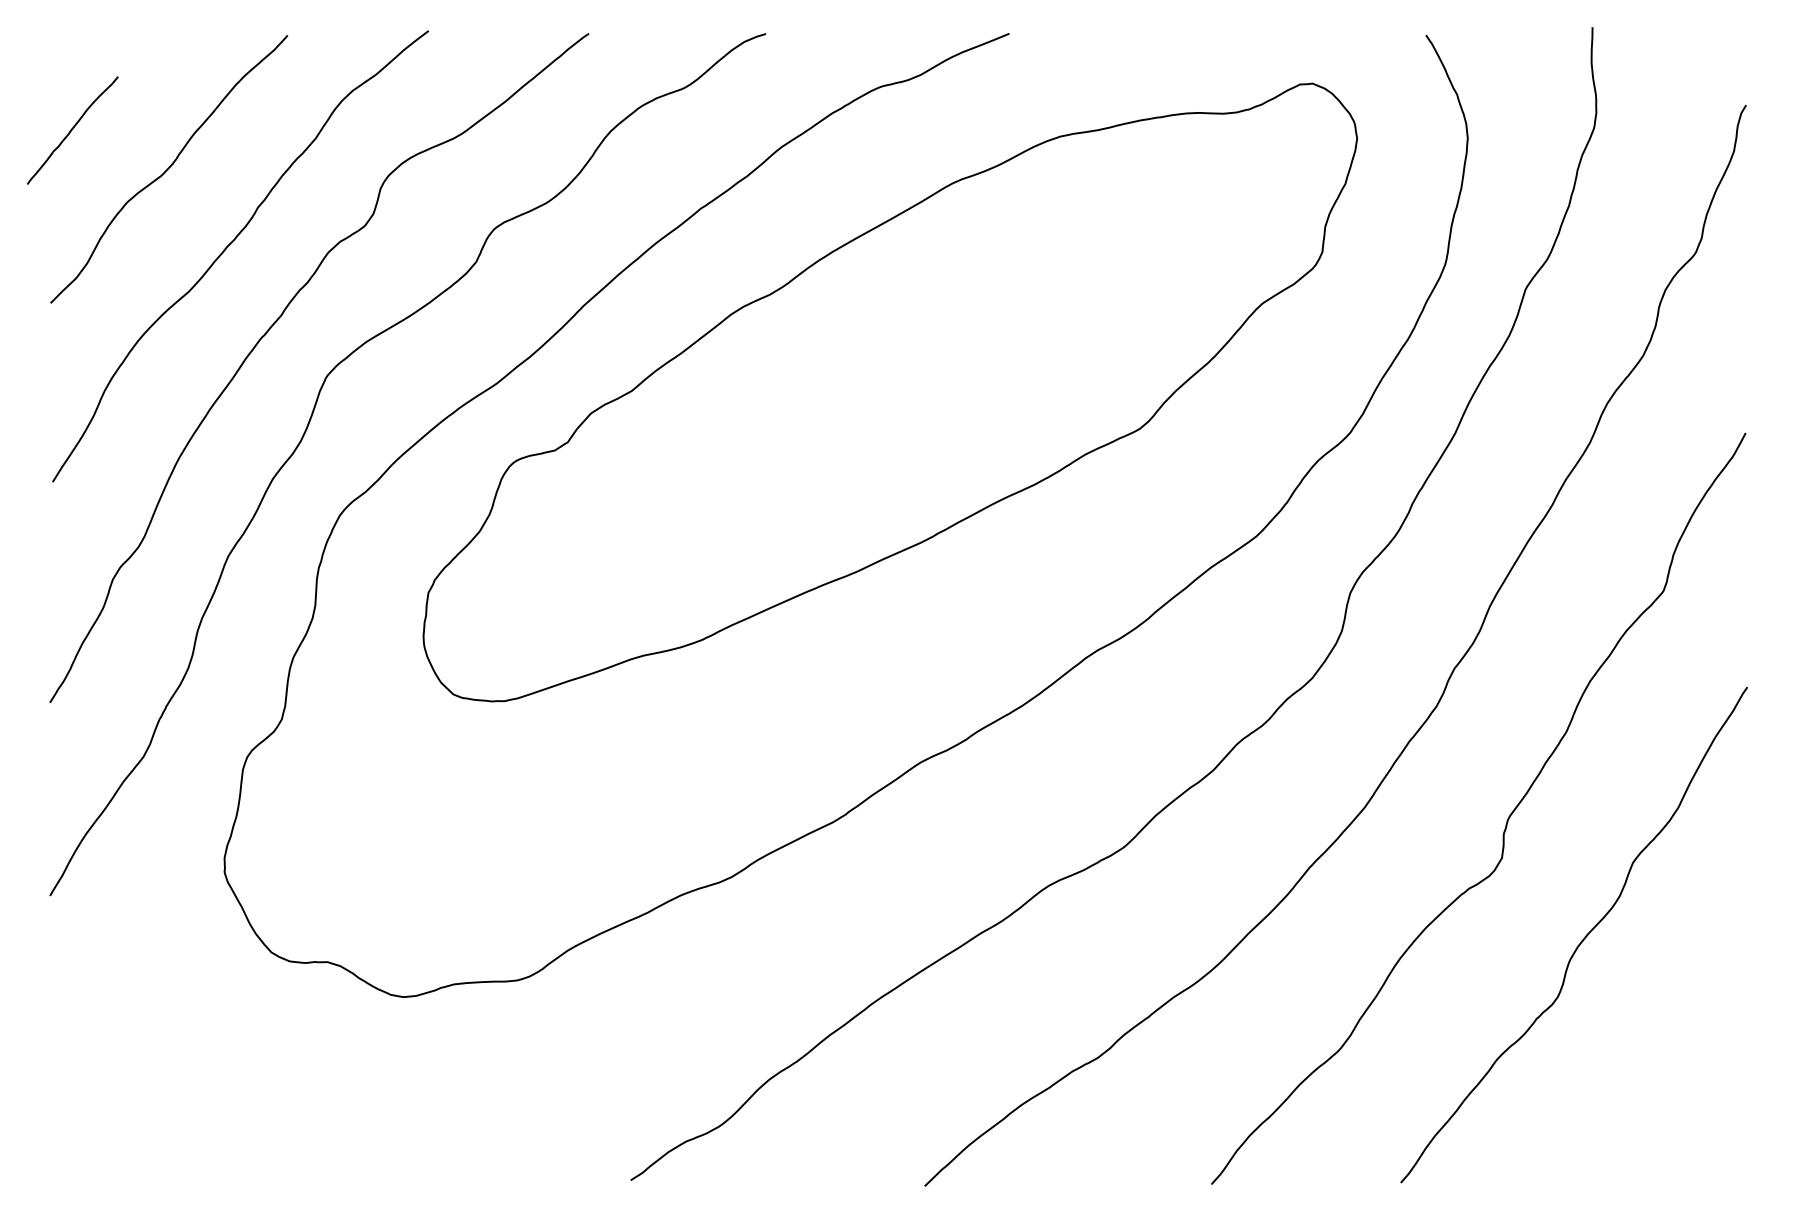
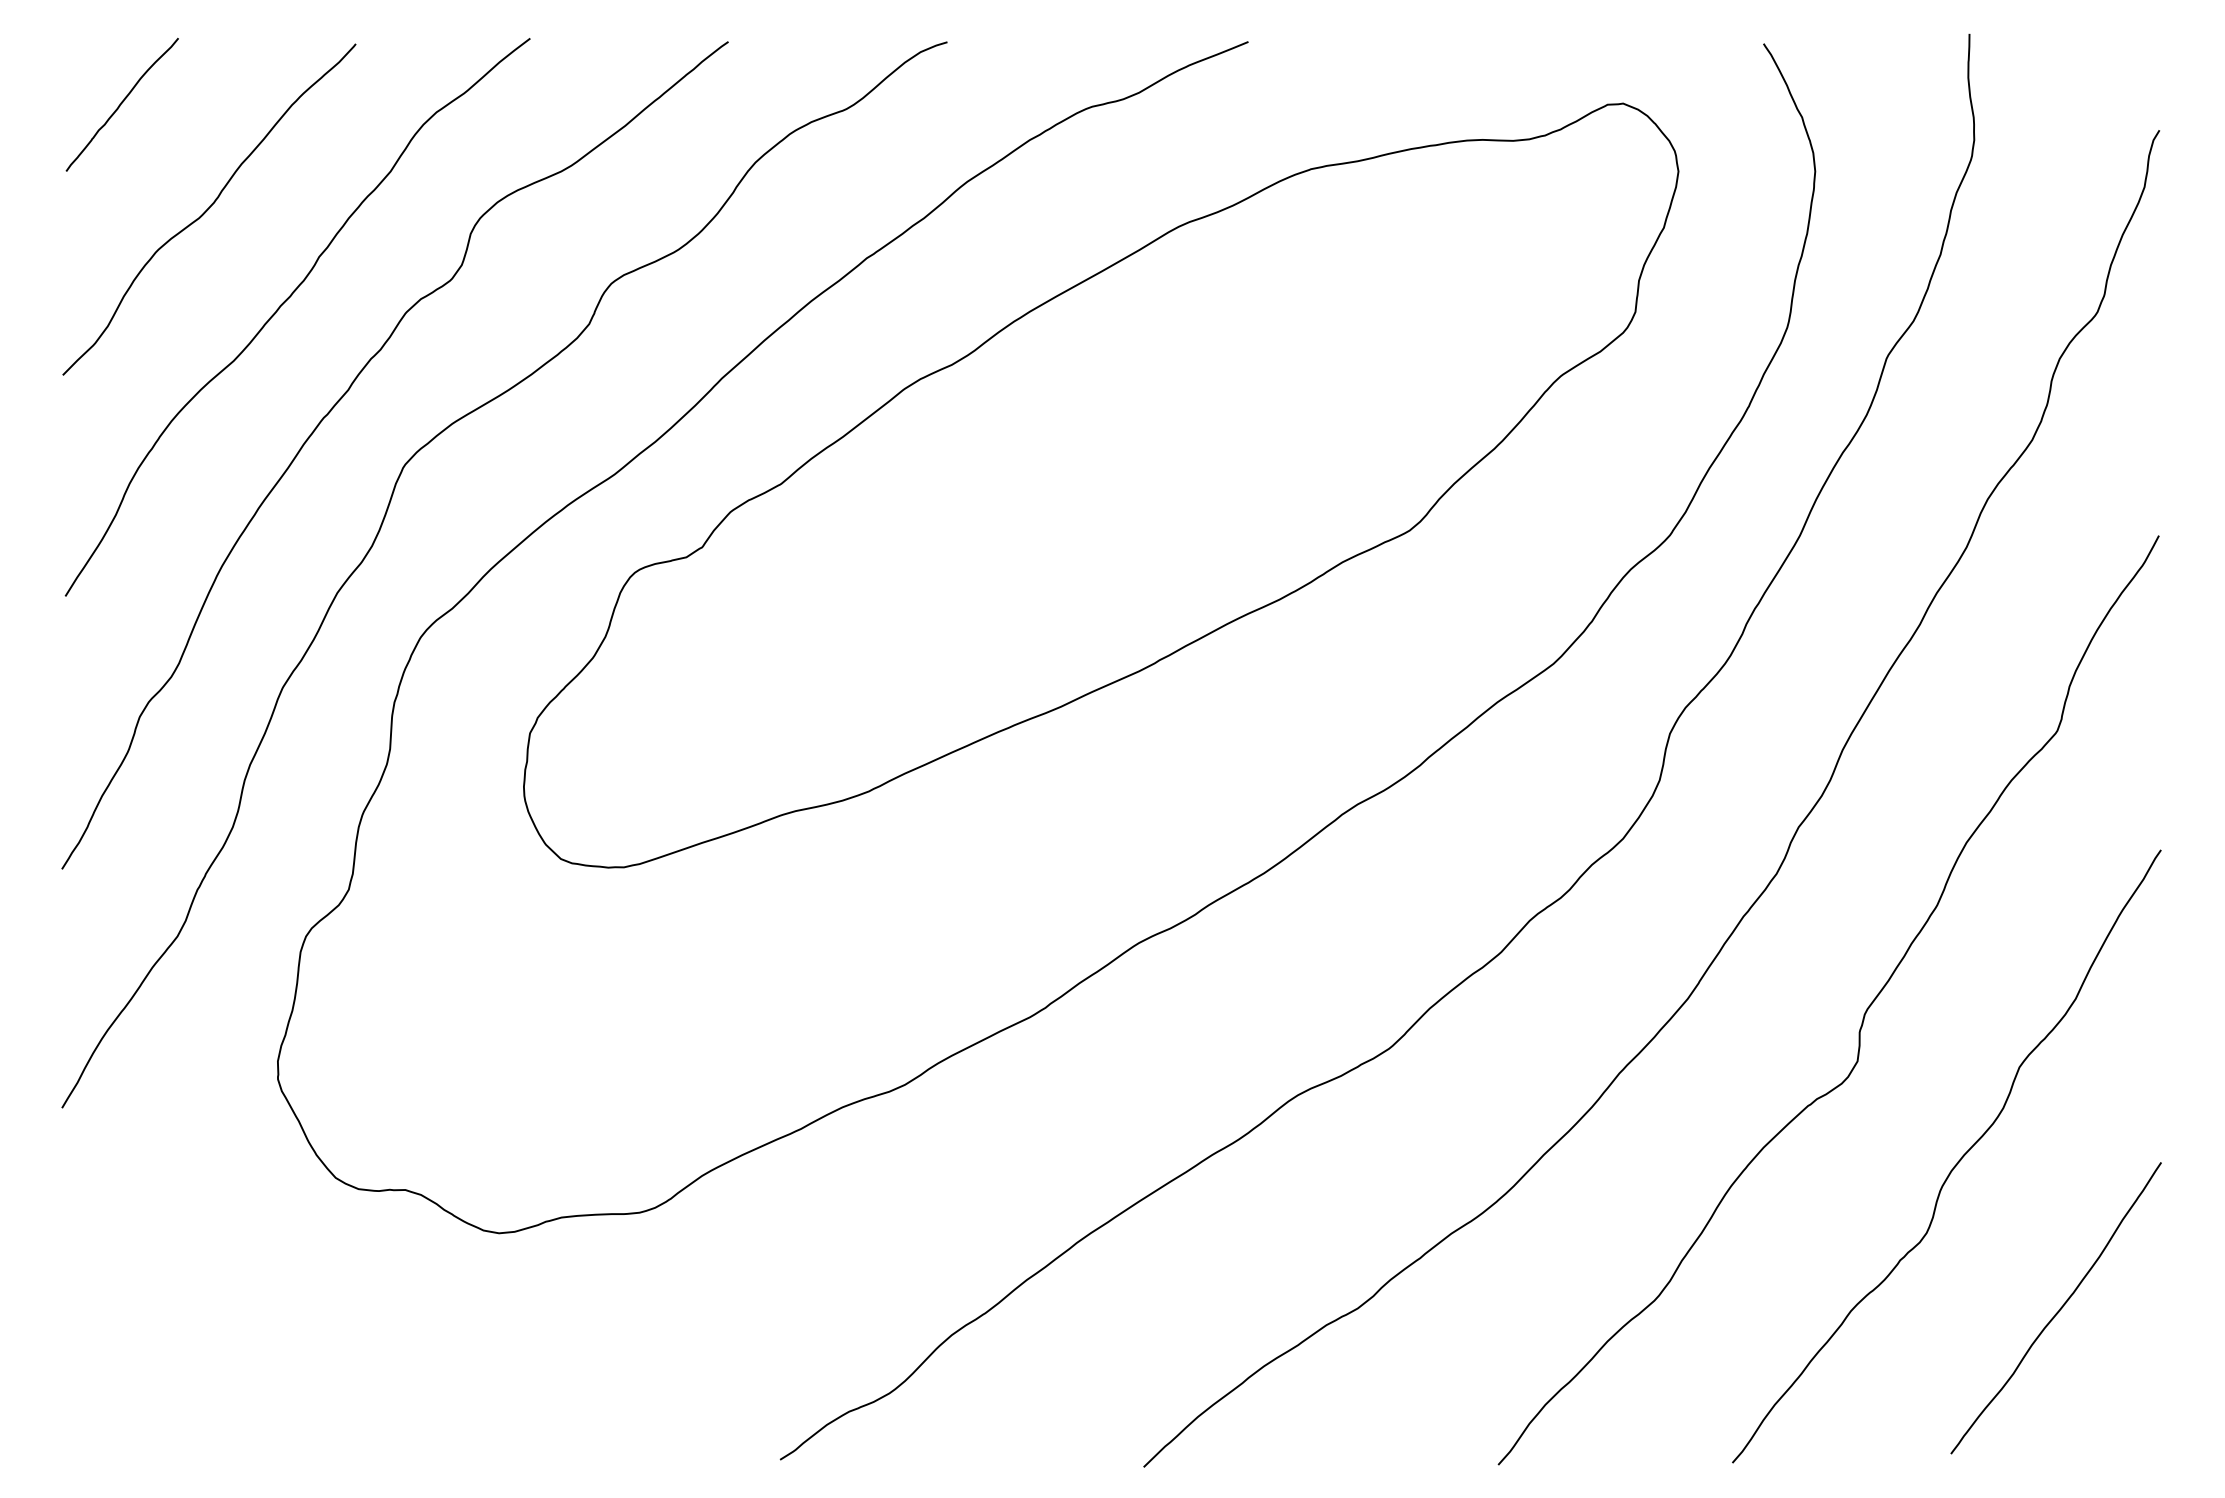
curve: (72, 130) -> (121, 104), moved
curve: (1664, 1059) -> (2058, 1310), added

